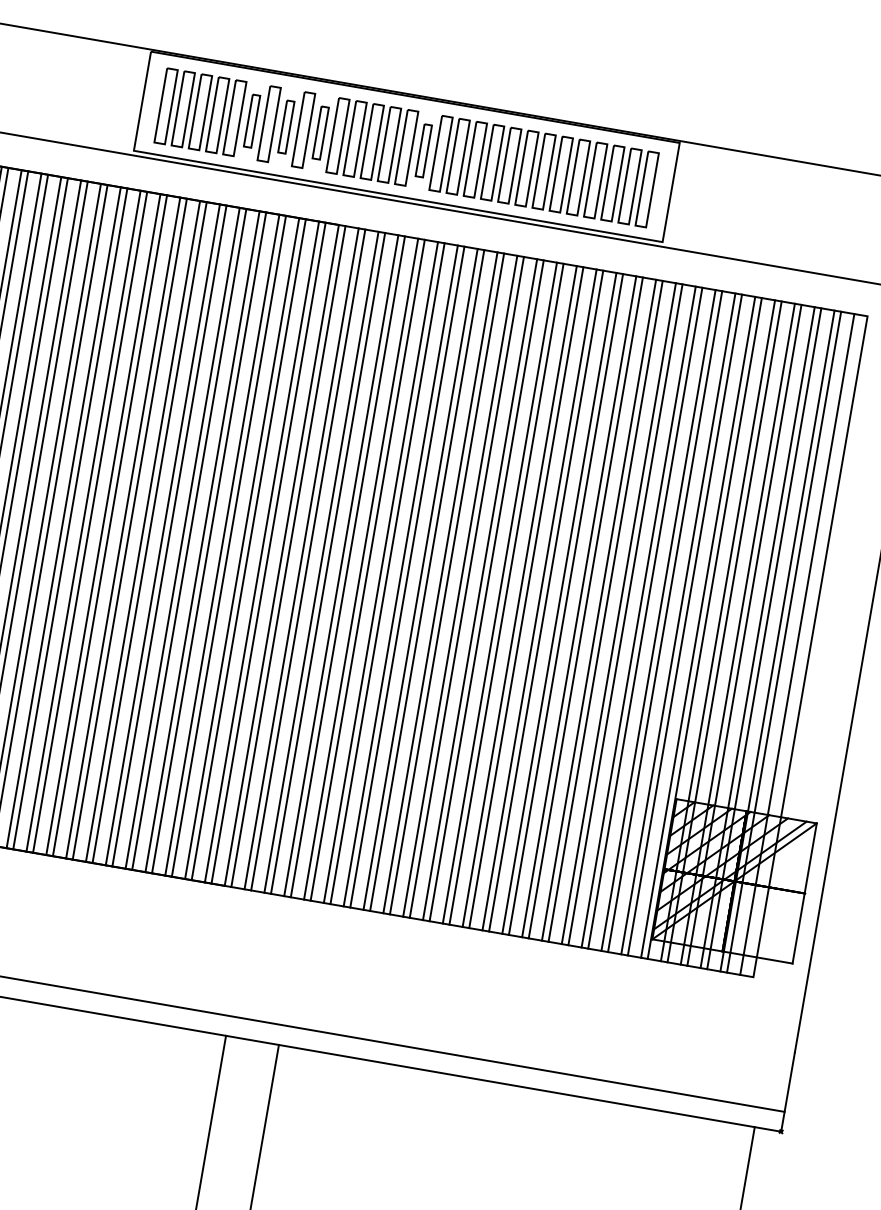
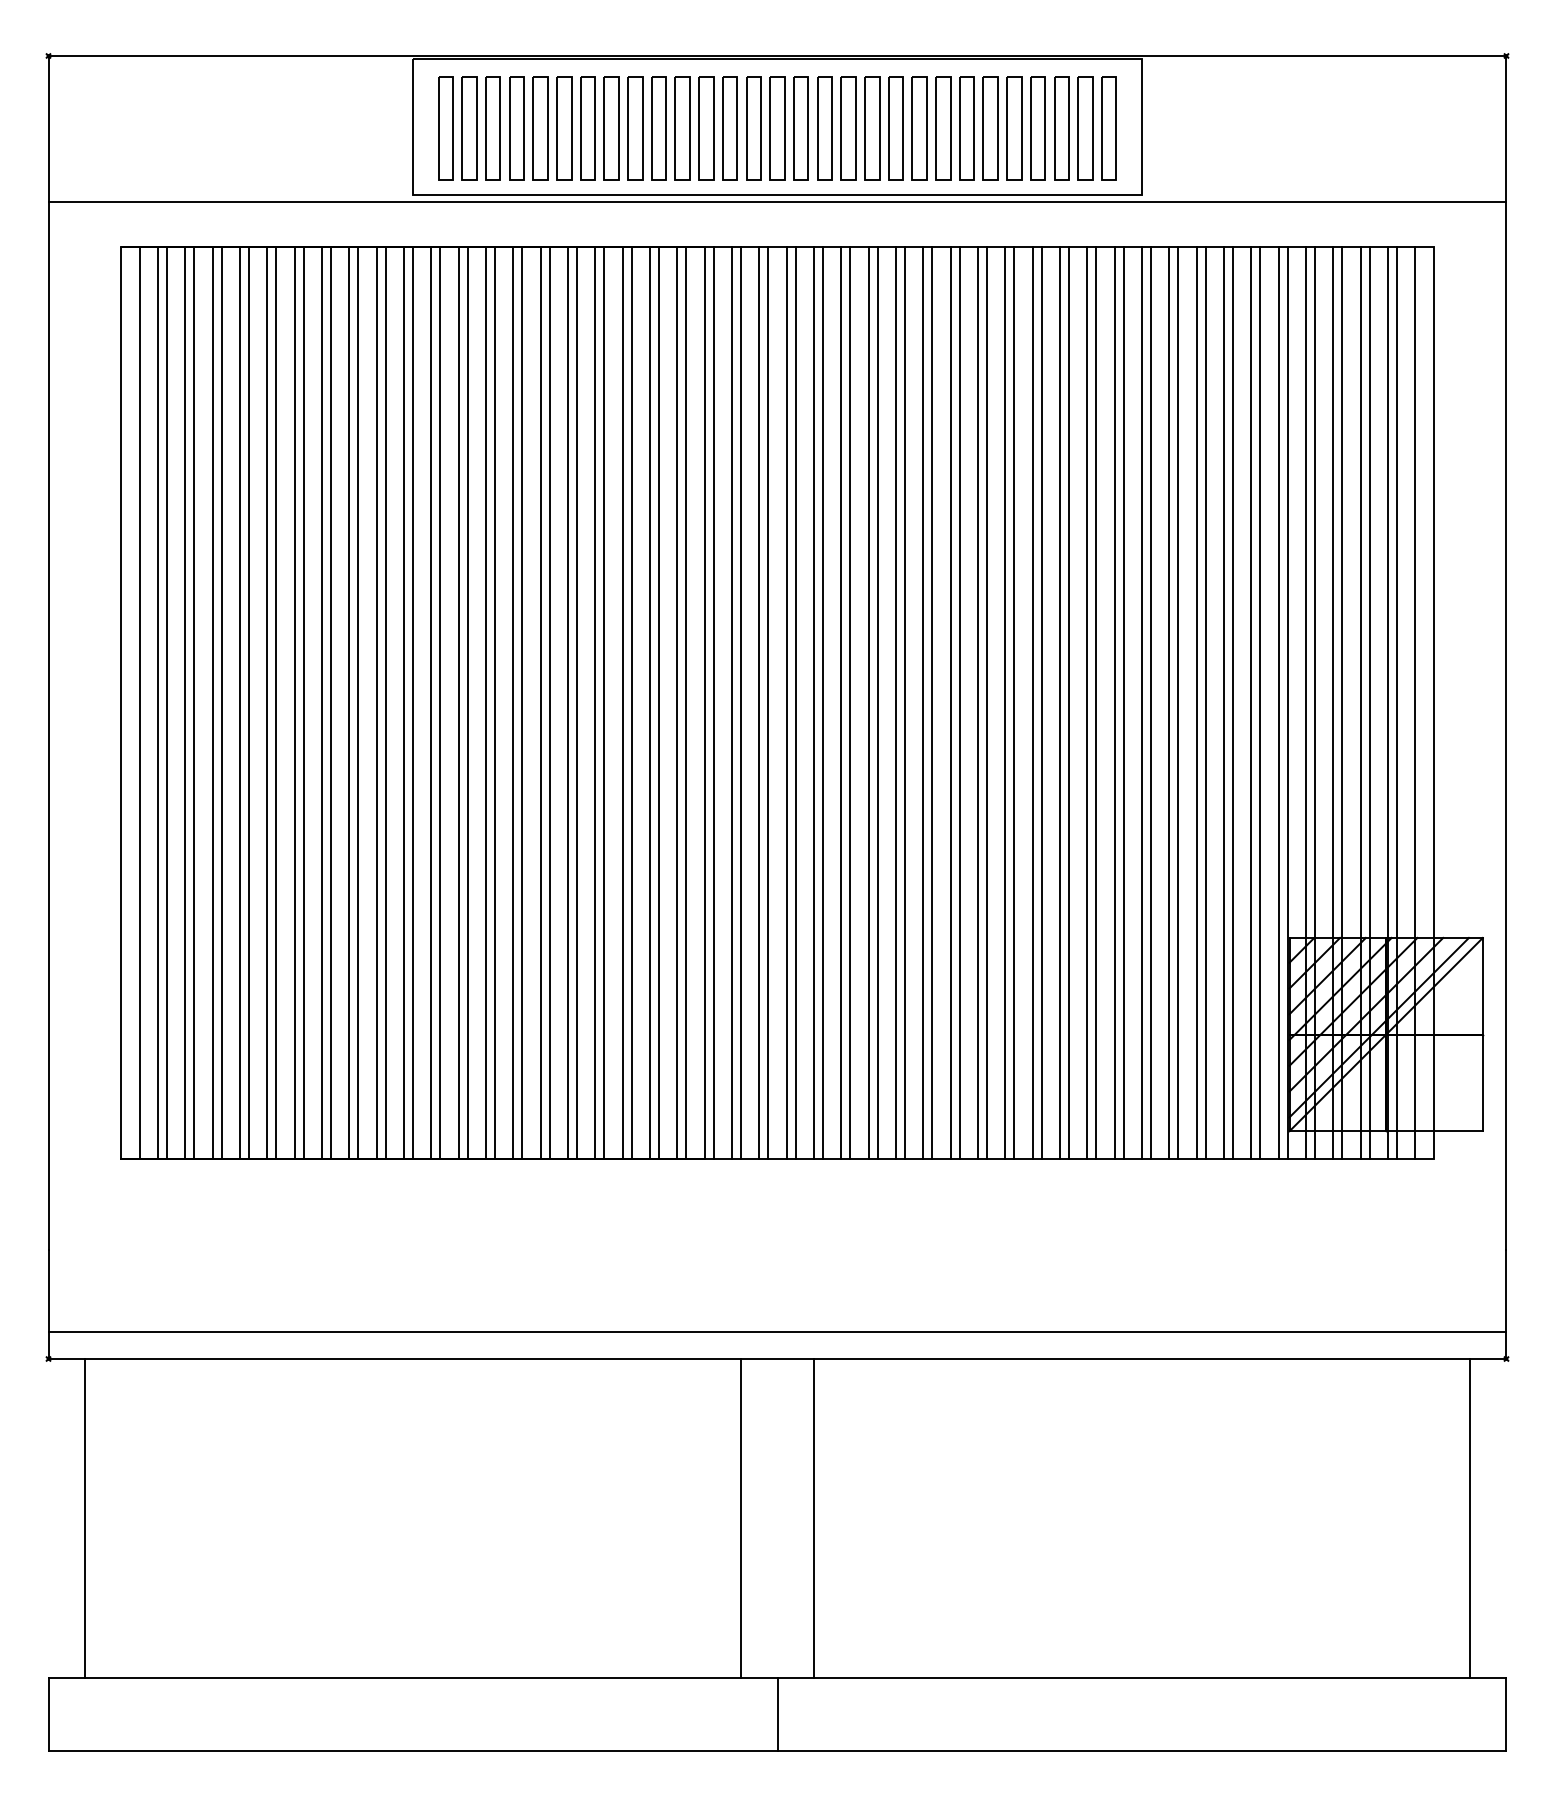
part: (252, 121) -> (564, 128), size x1.43
part: (286, 127) -> (611, 128), size x1.43
part: (320, 133) -> (658, 128), size x1.43
part: (423, 150) -> (800, 128), size x1.43

